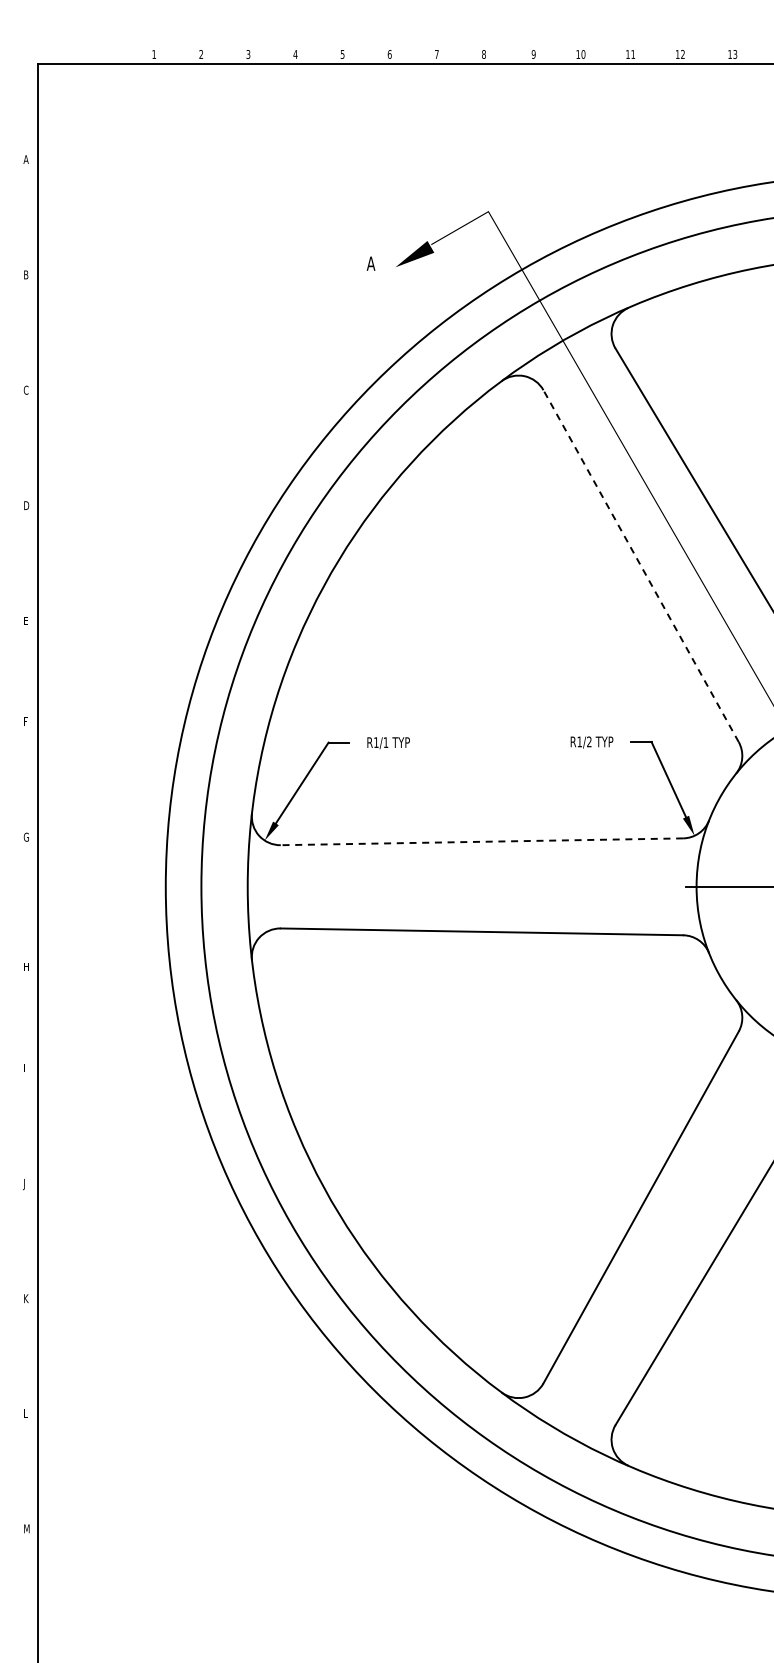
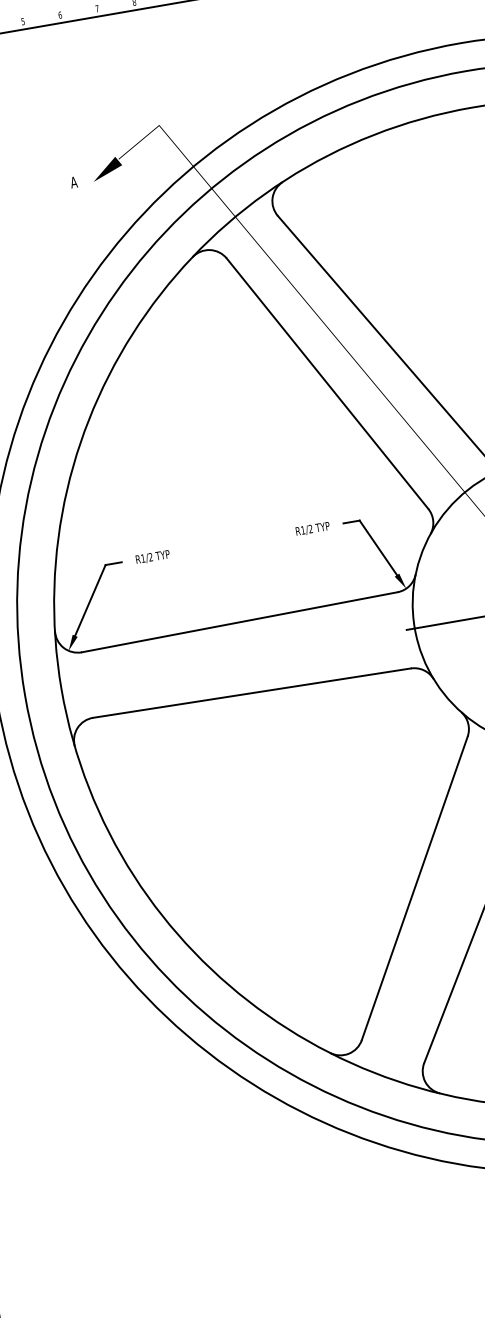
line: (640, 565) -> (326, 383), dashed -> solid
text: (385, 742) -> (150, 557), R1/1 -> R1/2
line: (481, 841) -> (239, 622), dashed -> solid

